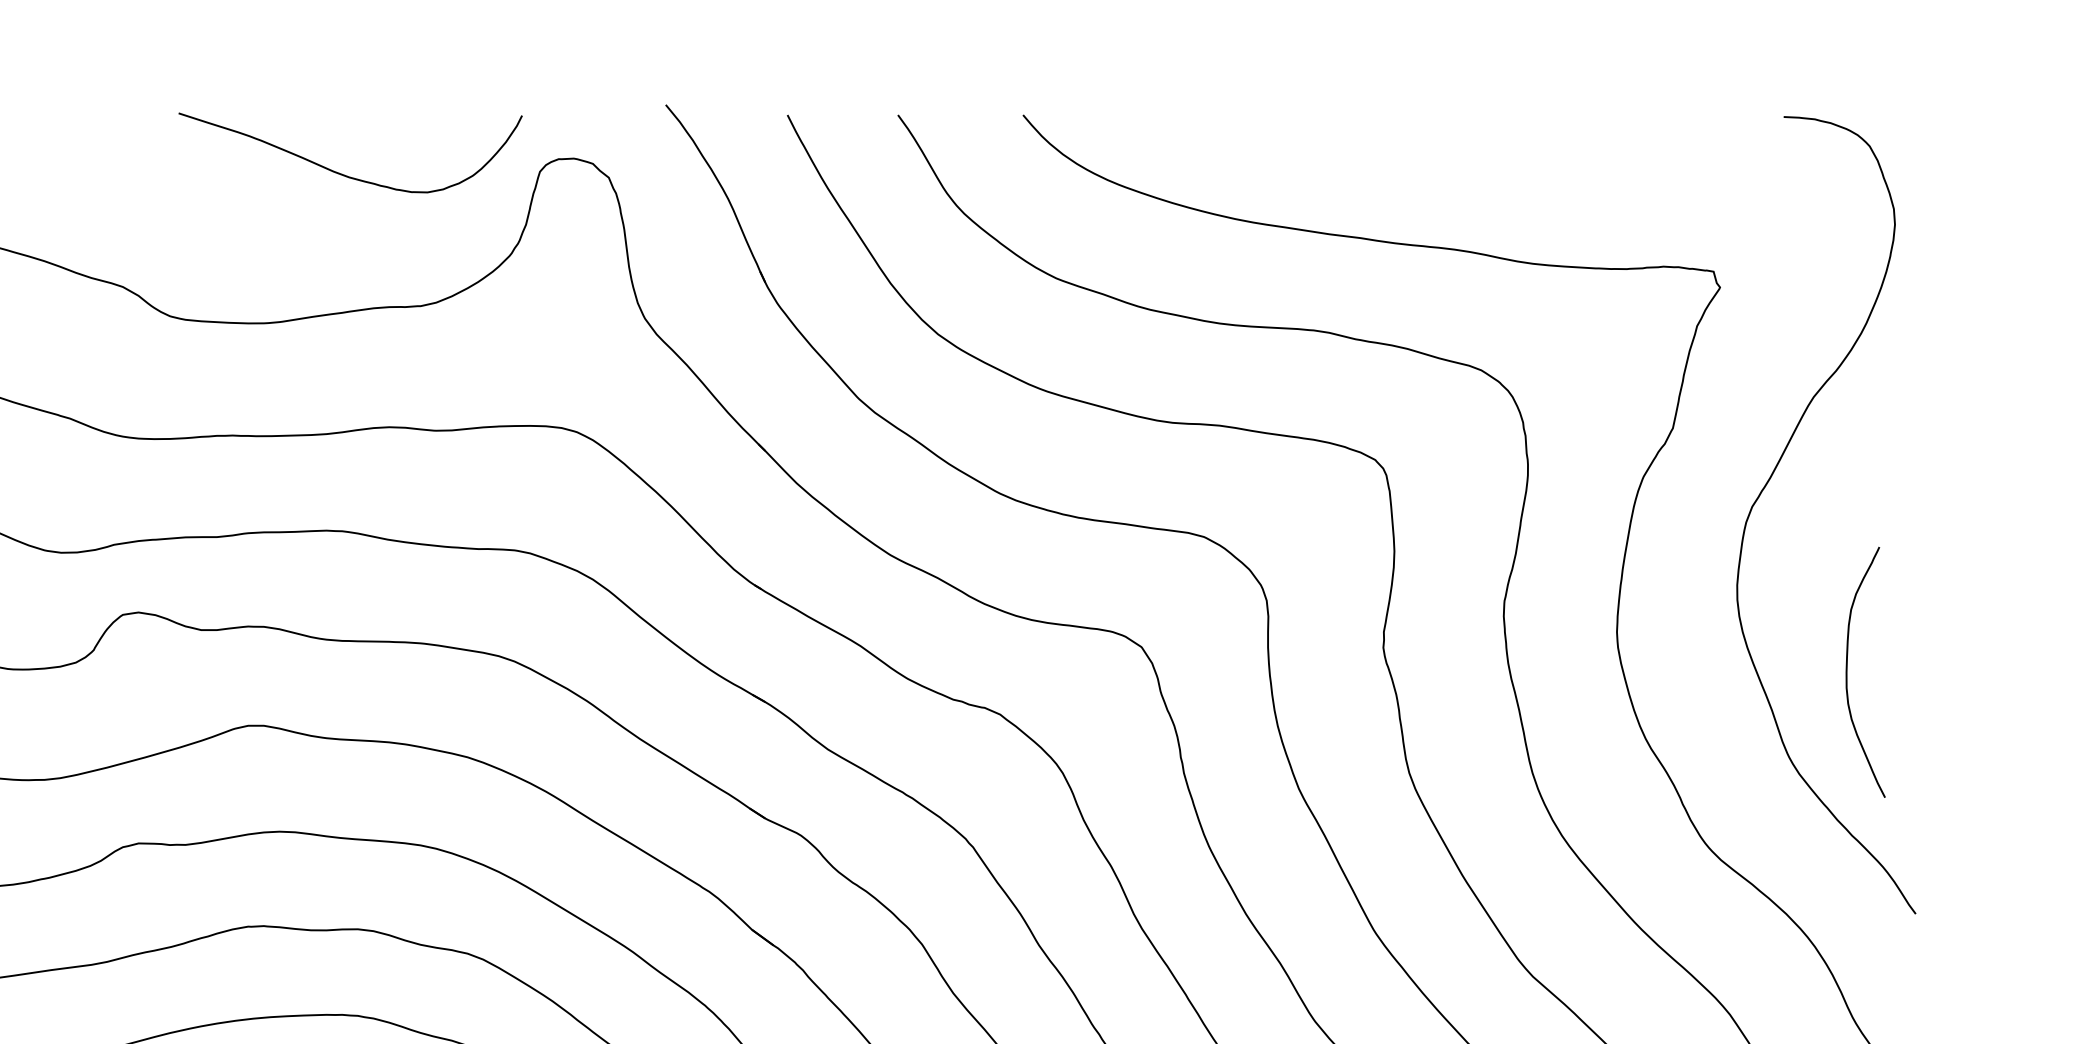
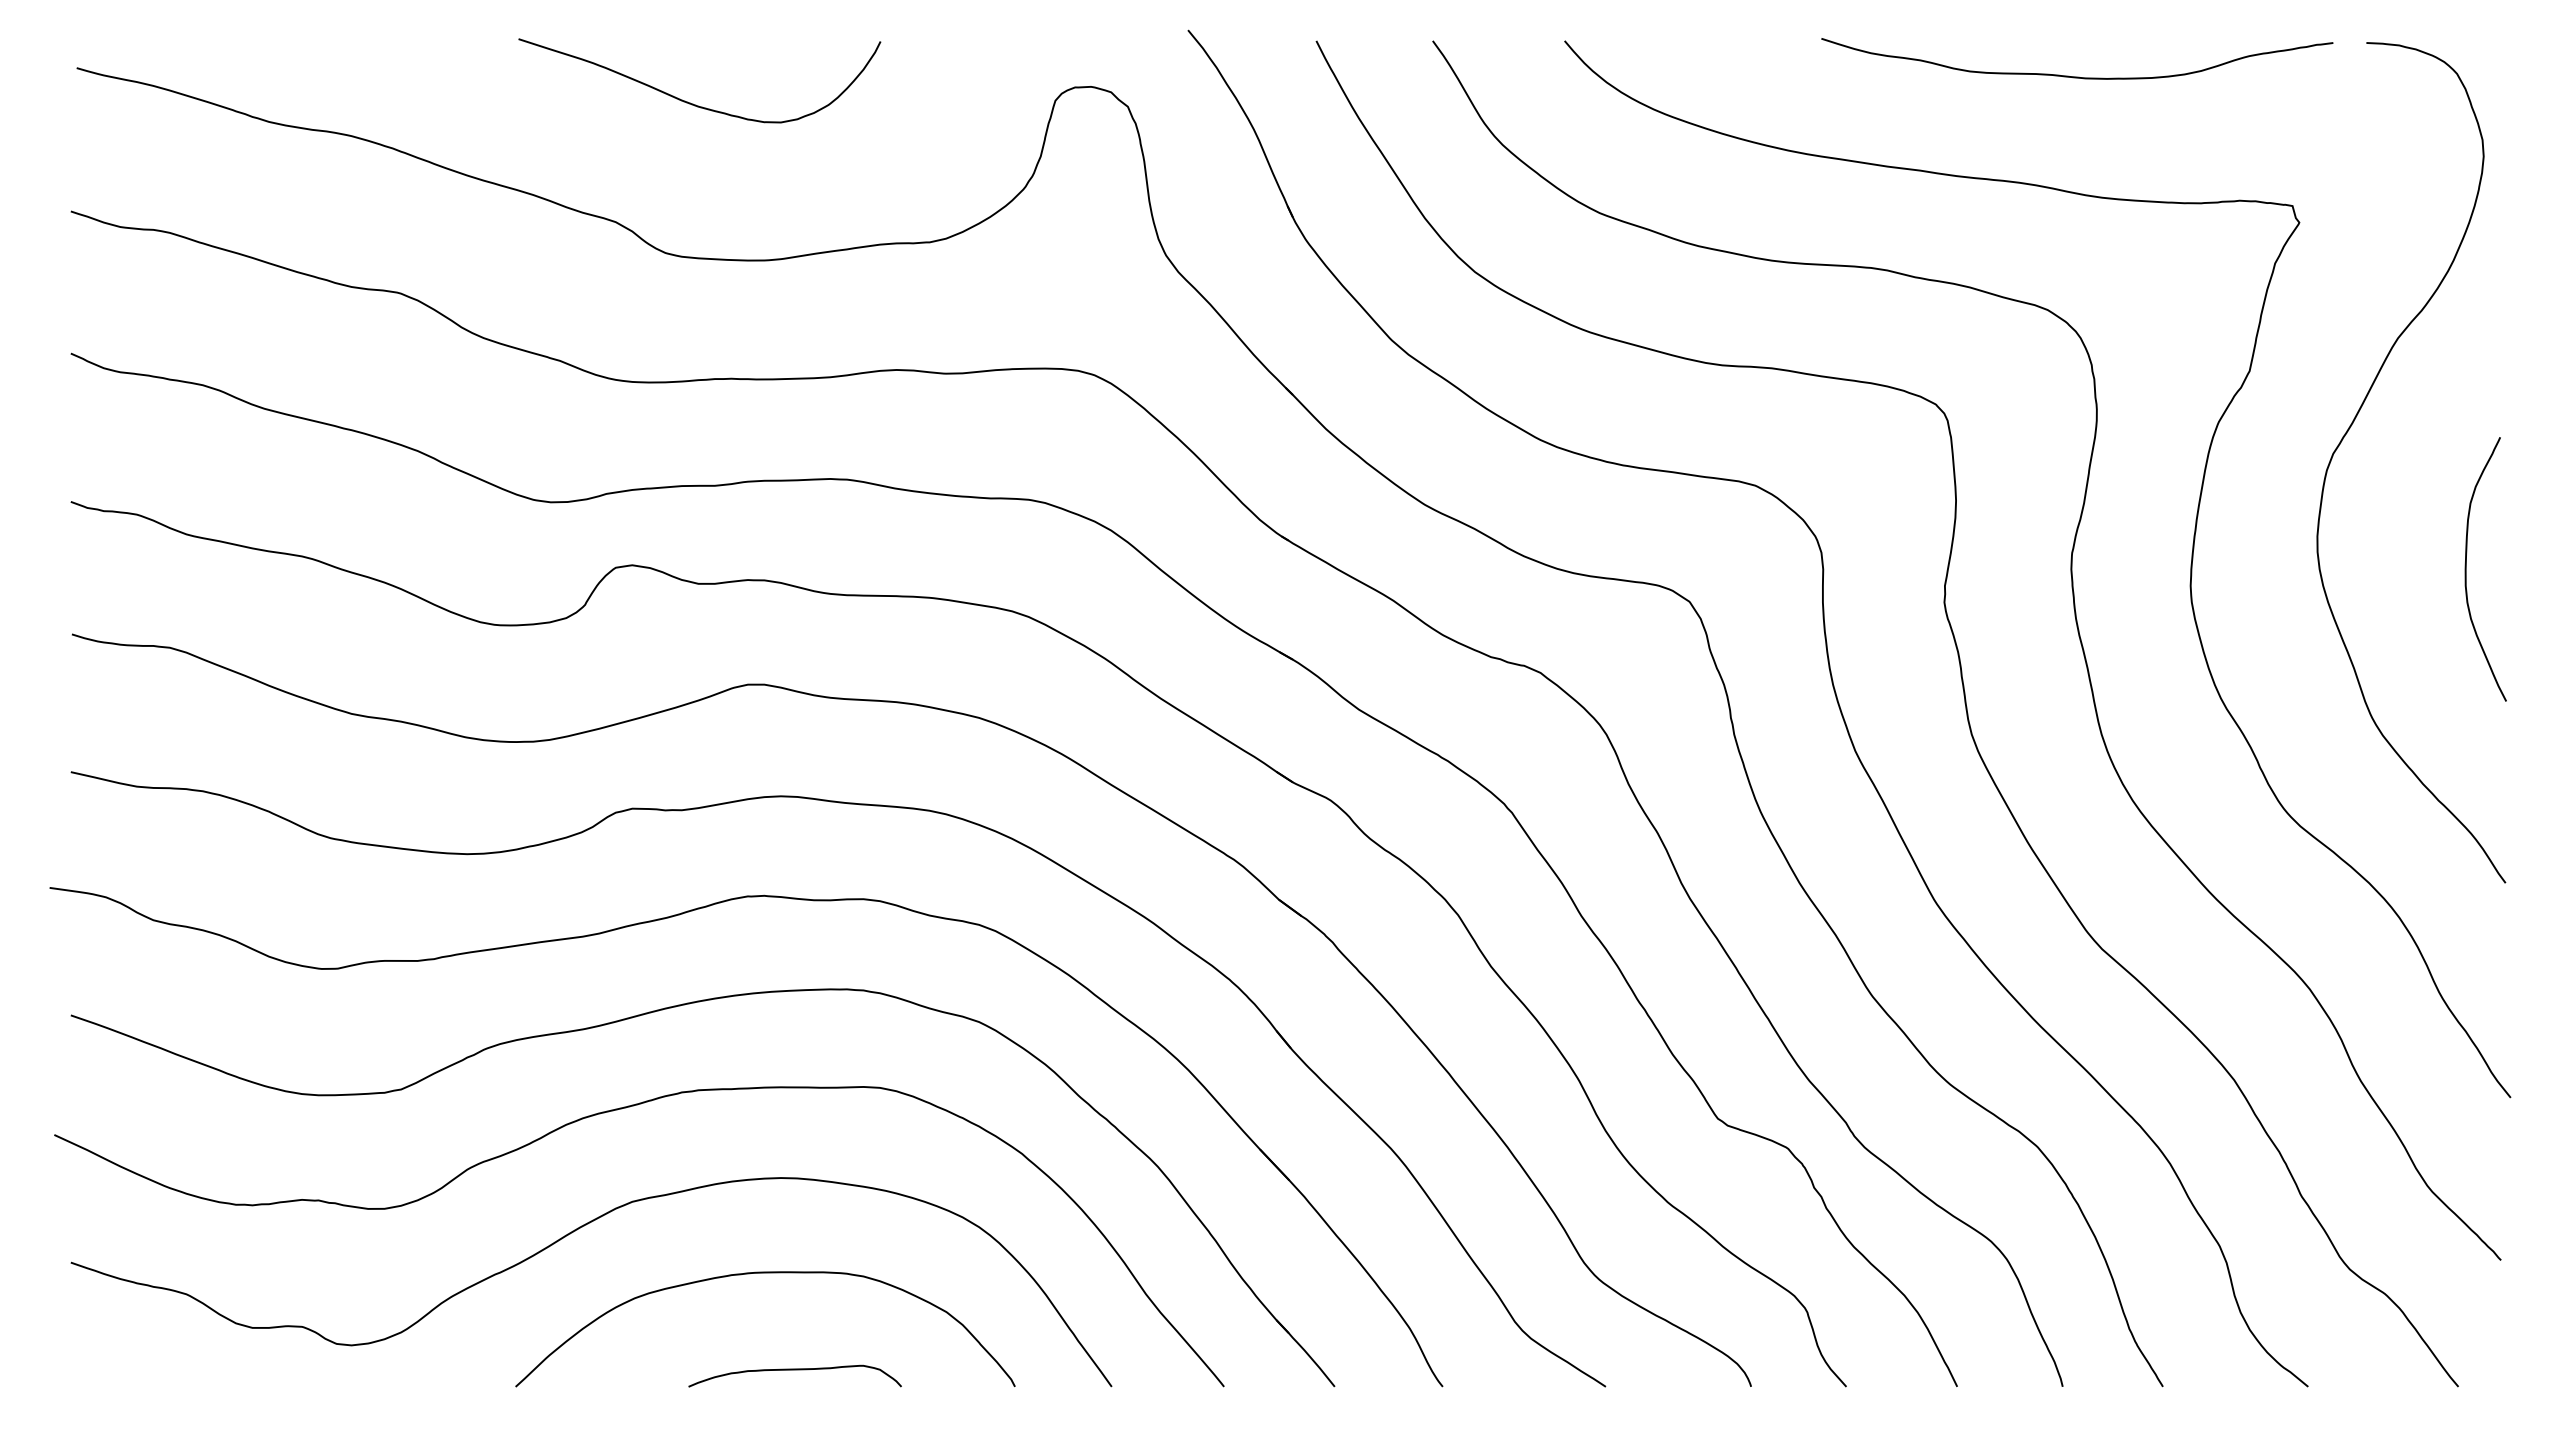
curve: (1509, 148) -> (2077, 76), added
curve: (341, 173) -> (690, 102), moved
curve: (1847, 672) -> (2466, 569), moved

